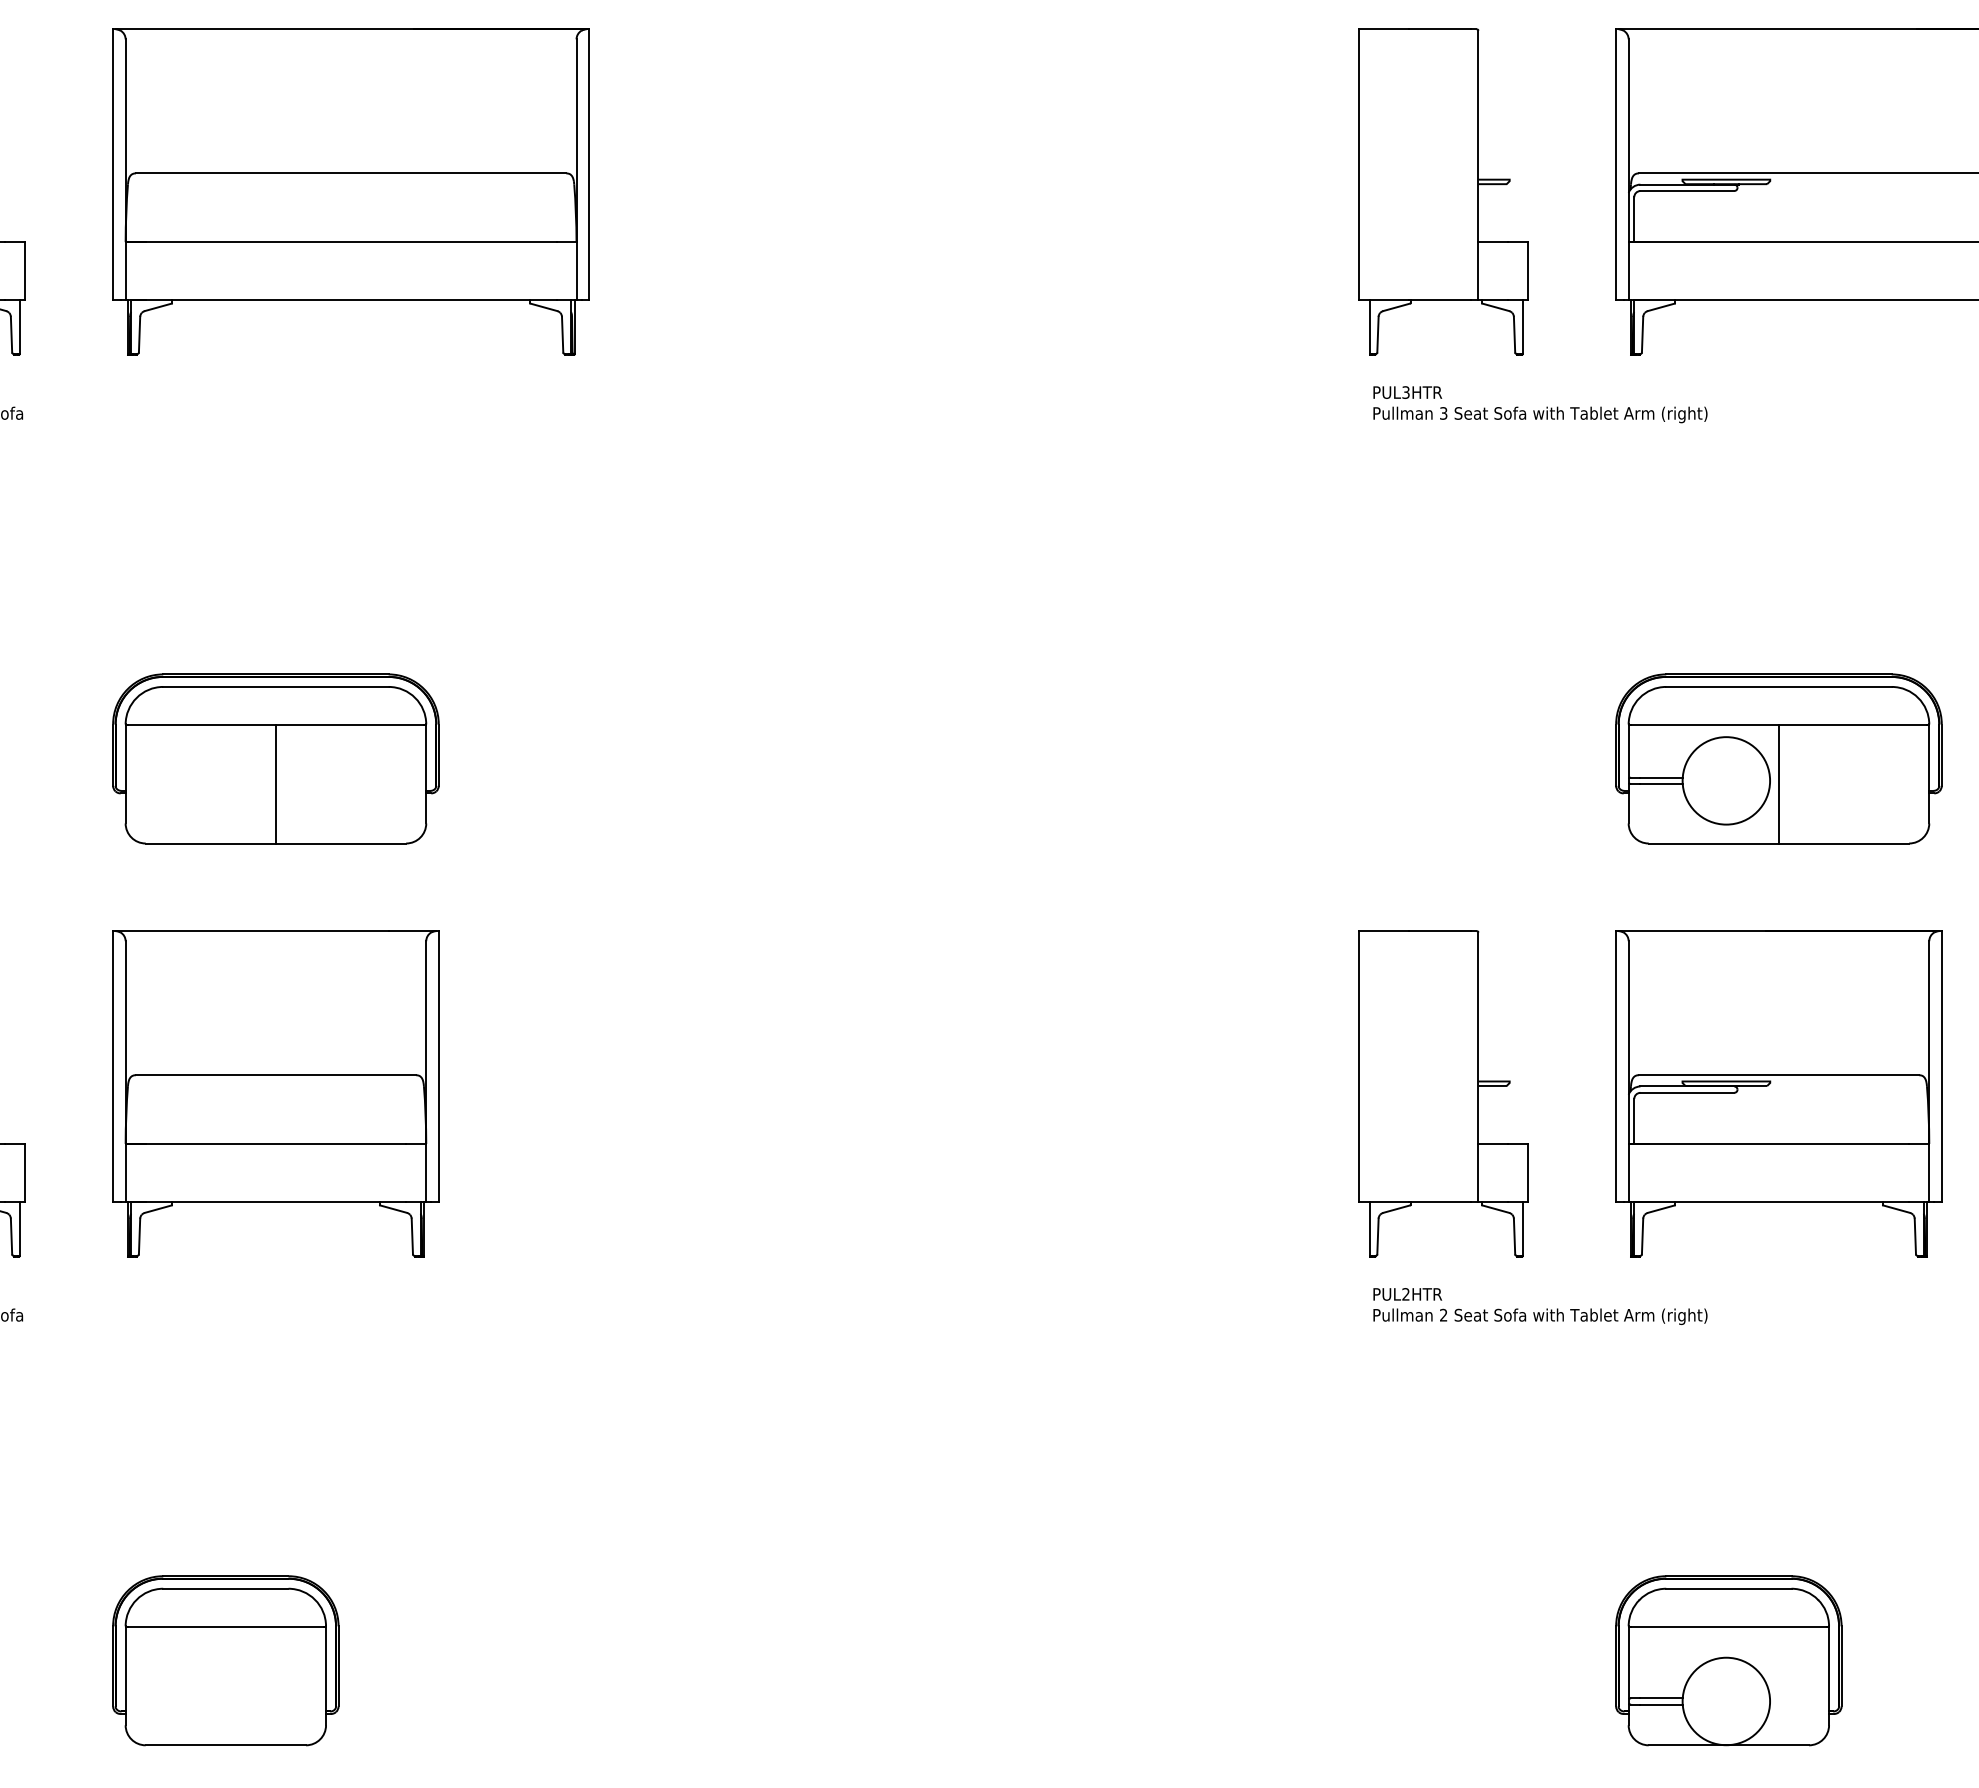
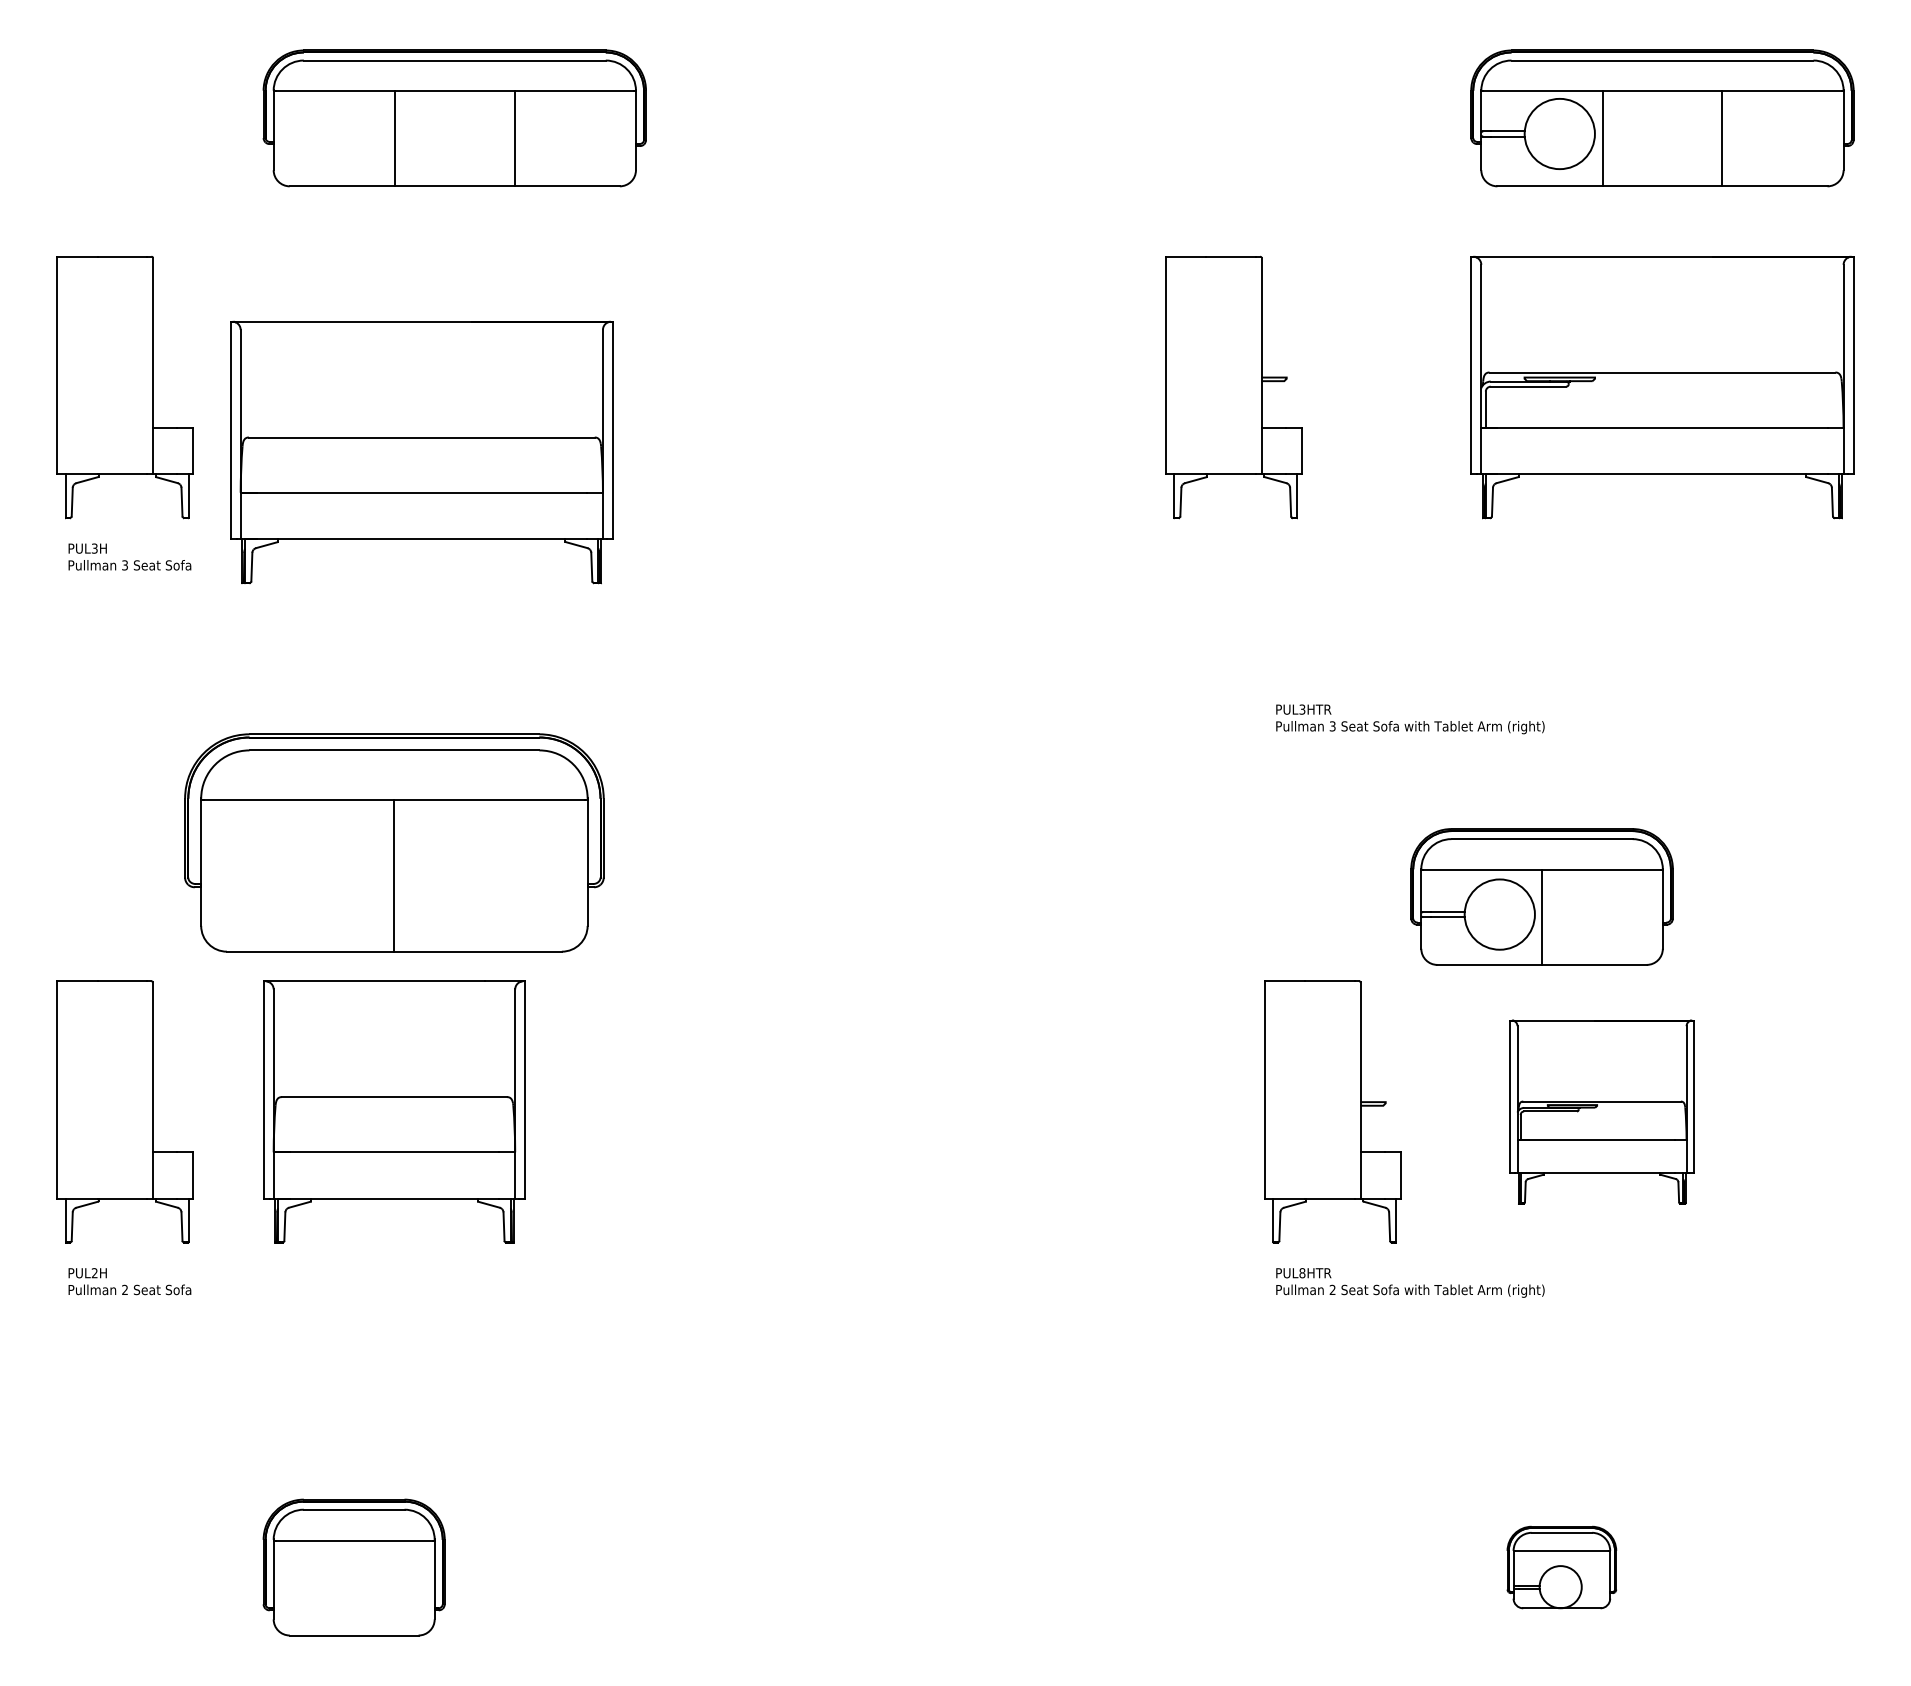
part: (350, 192) -> (421, 452), moved
part: (1443, 192) -> (1233, 387), moved
text: (1540, 404) -> (1410, 719), moved
part: (276, 758) -> (394, 842), size x1.6
part: (1778, 758) -> (1541, 896), moved
part: (1778, 1093) -> (1601, 1111), size x0.7
text: (1406, 1294) -> (1302, 1273), PUL2HTR -> PUL8HTR
part: (1728, 1660) -> (1561, 1567), size x0.6

